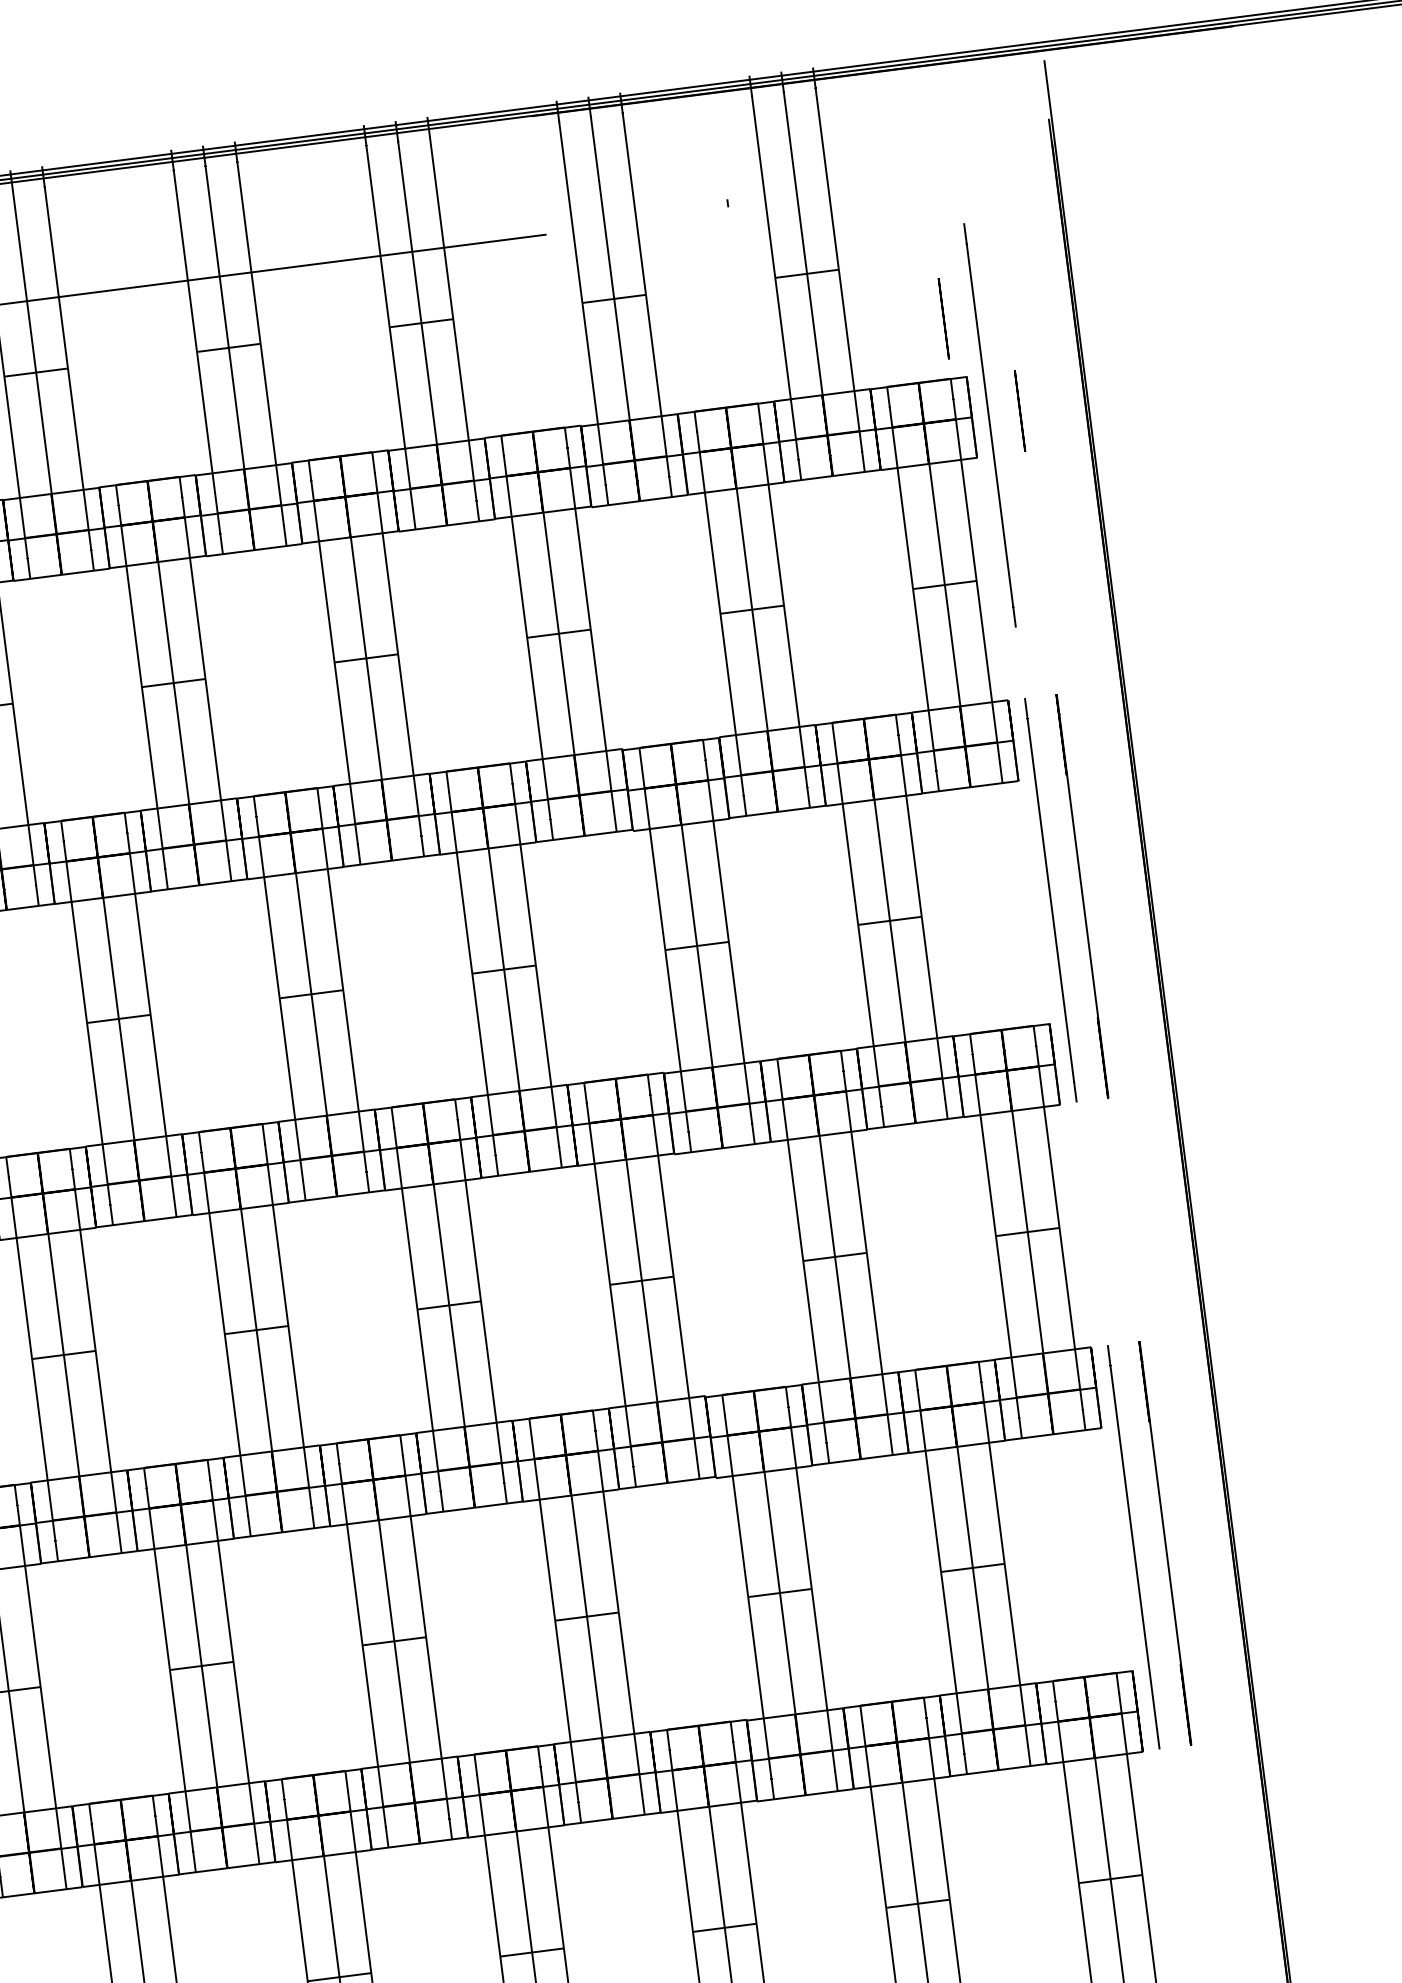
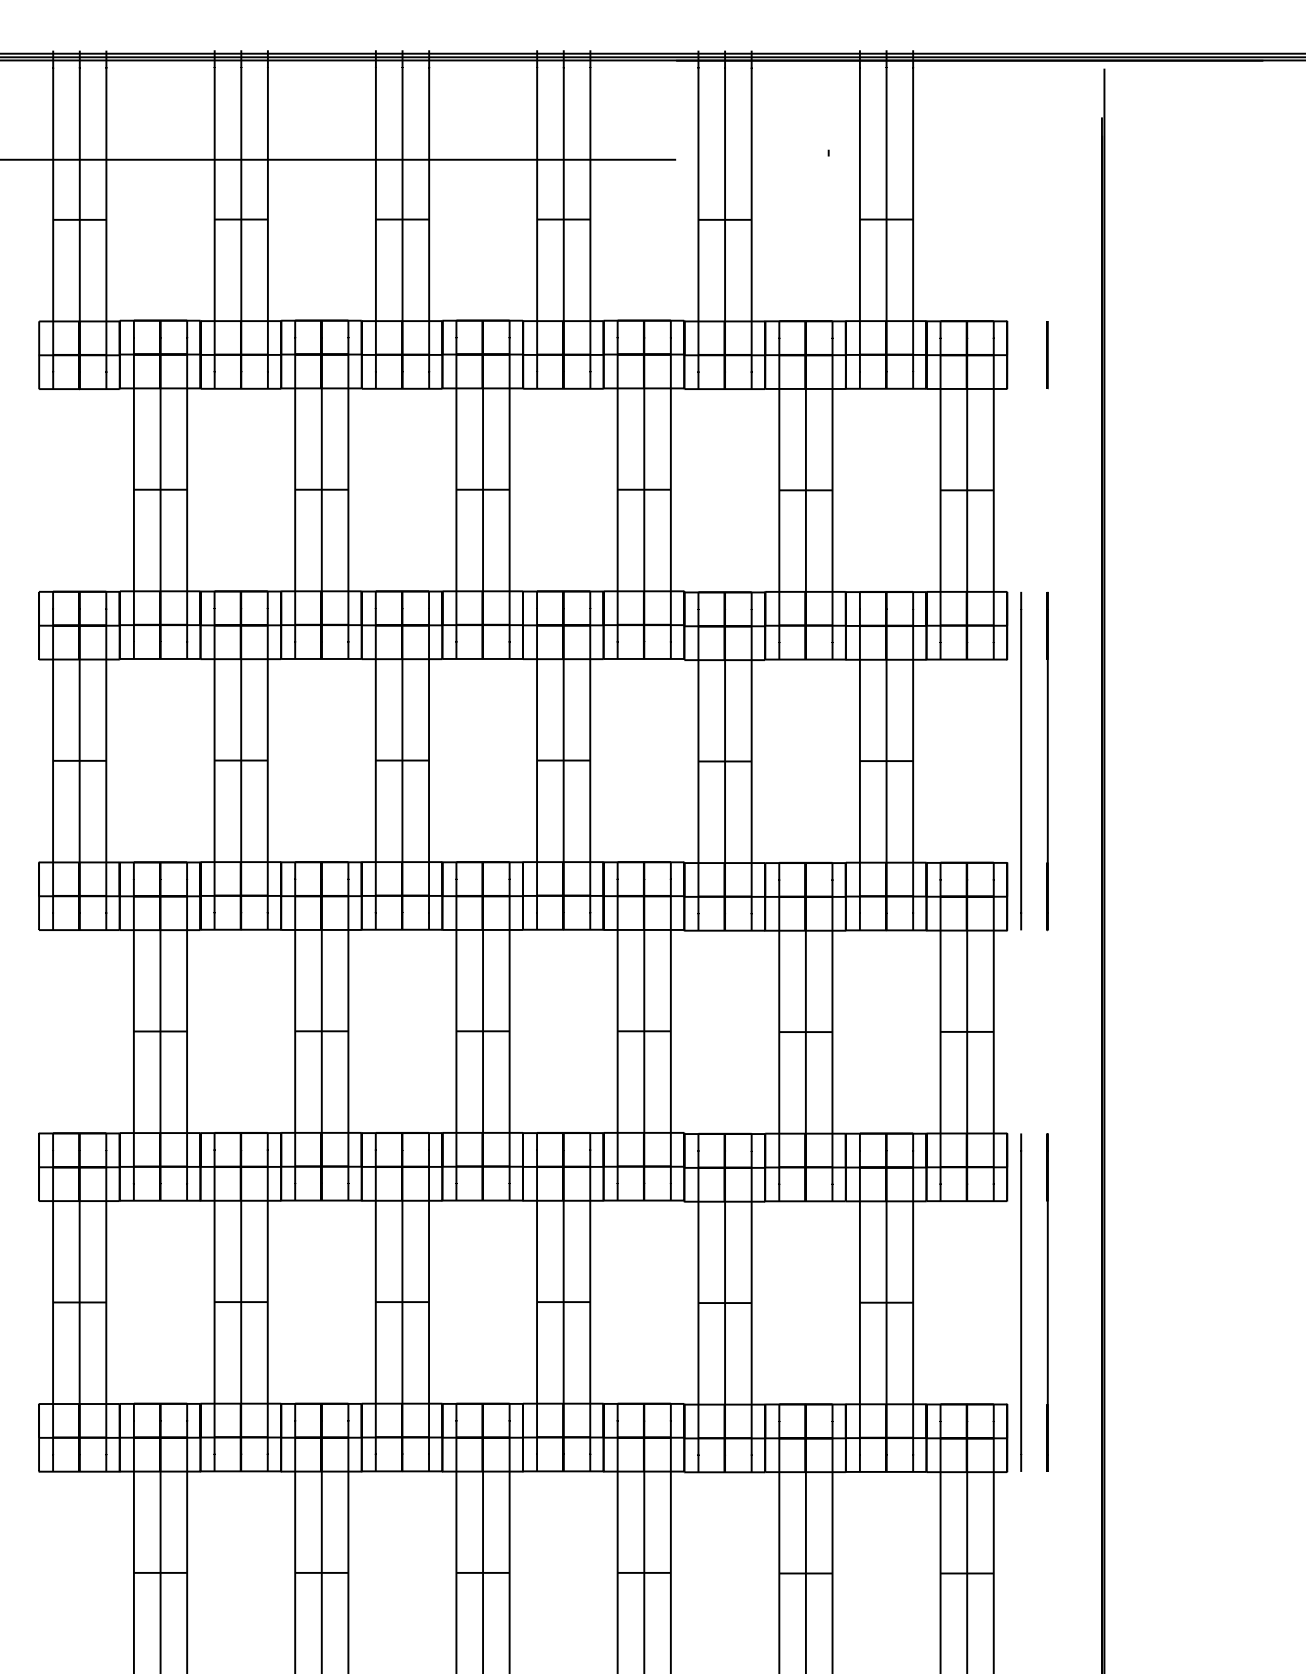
line: (944, 319) -> (994, 271), removed
line: (990, 425) -> (1021, 363), removed

